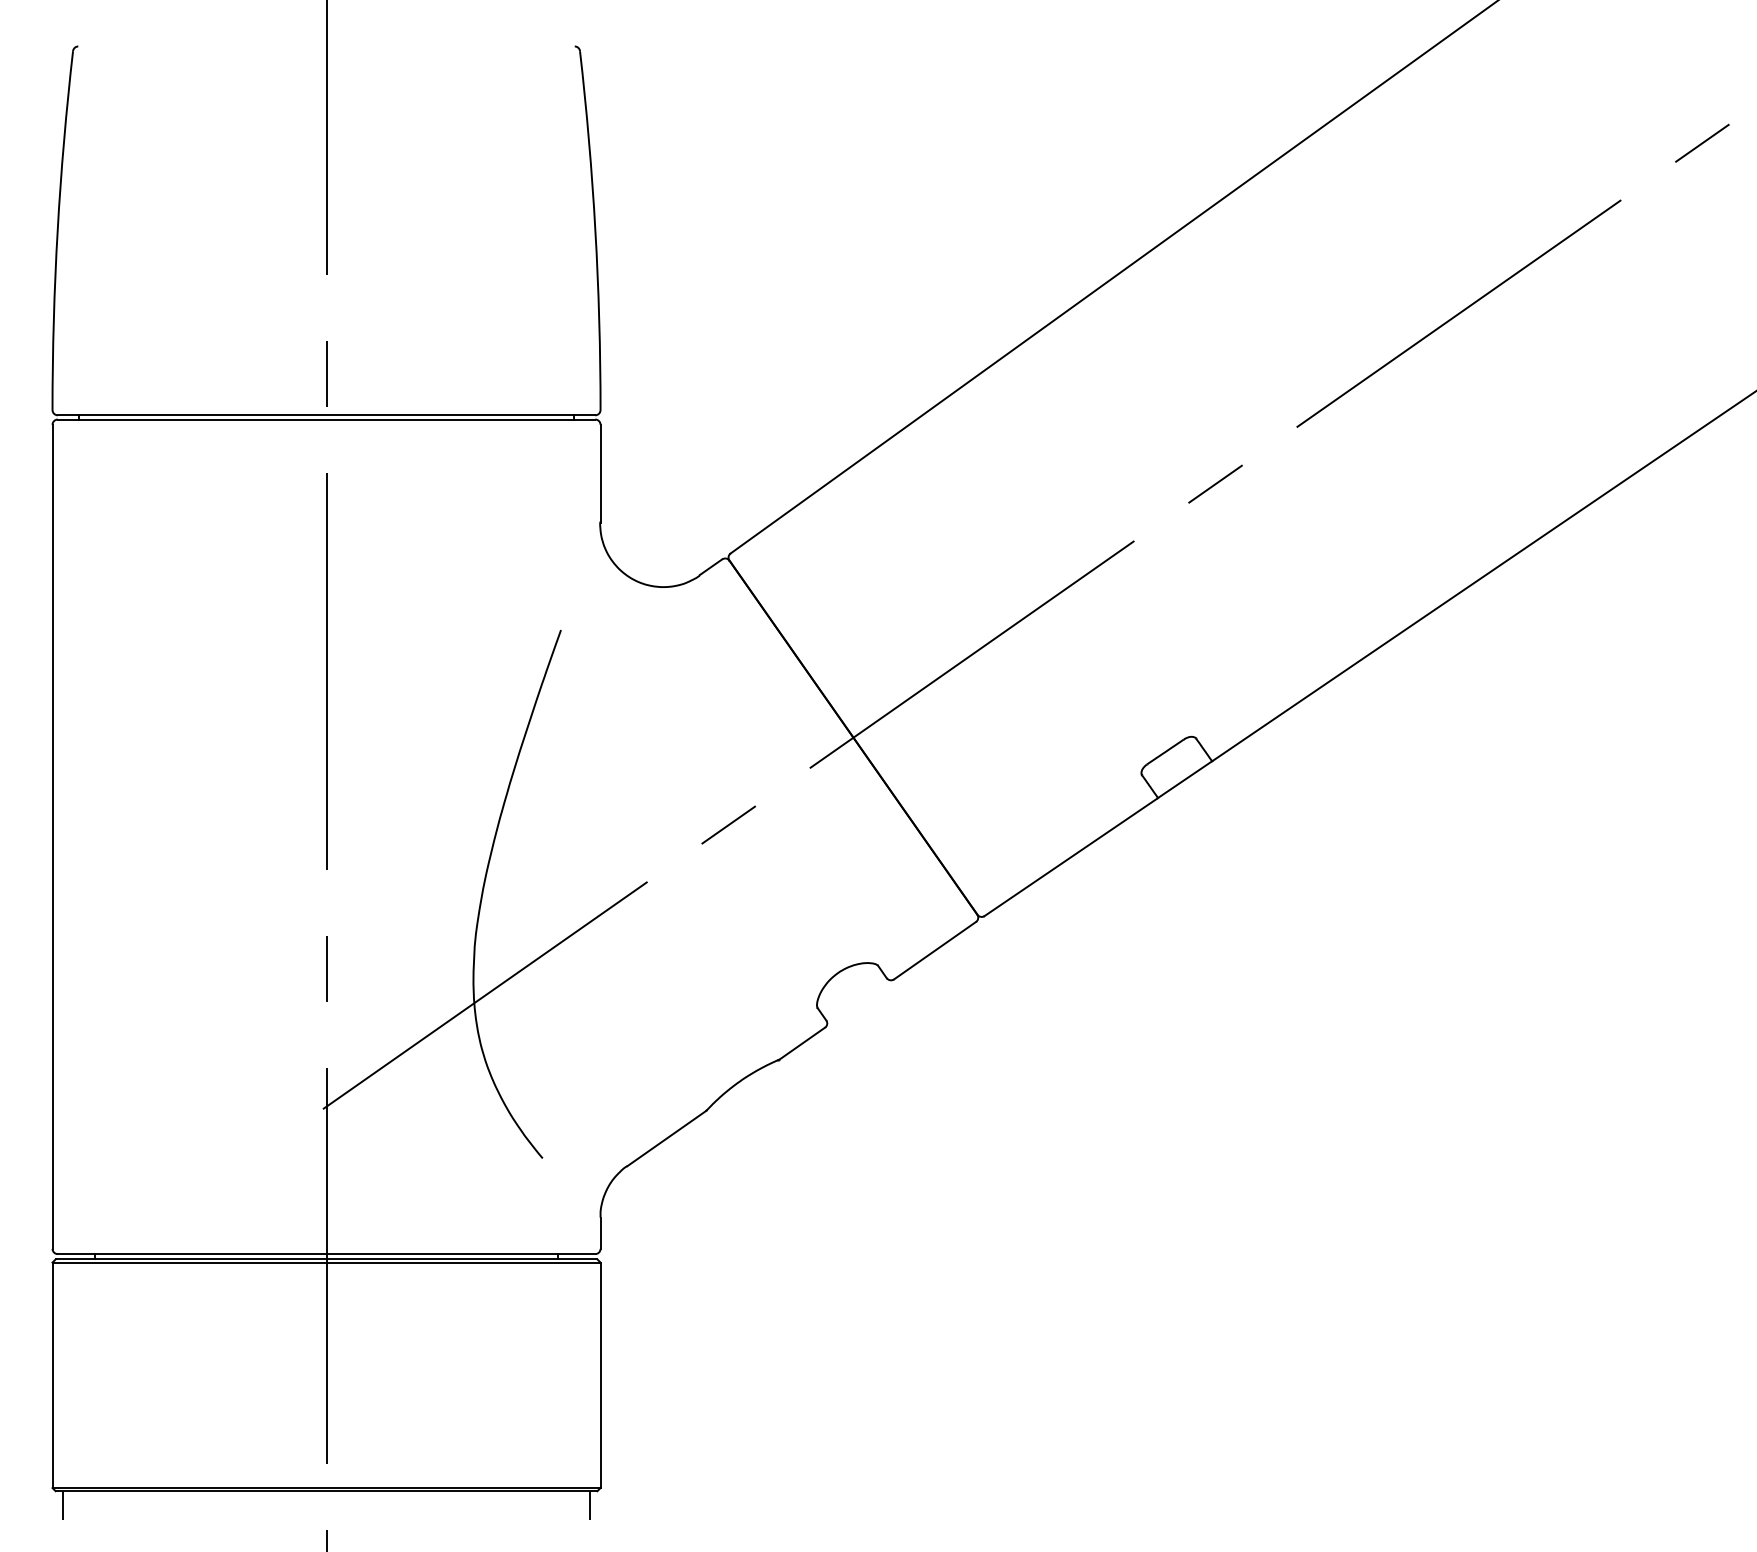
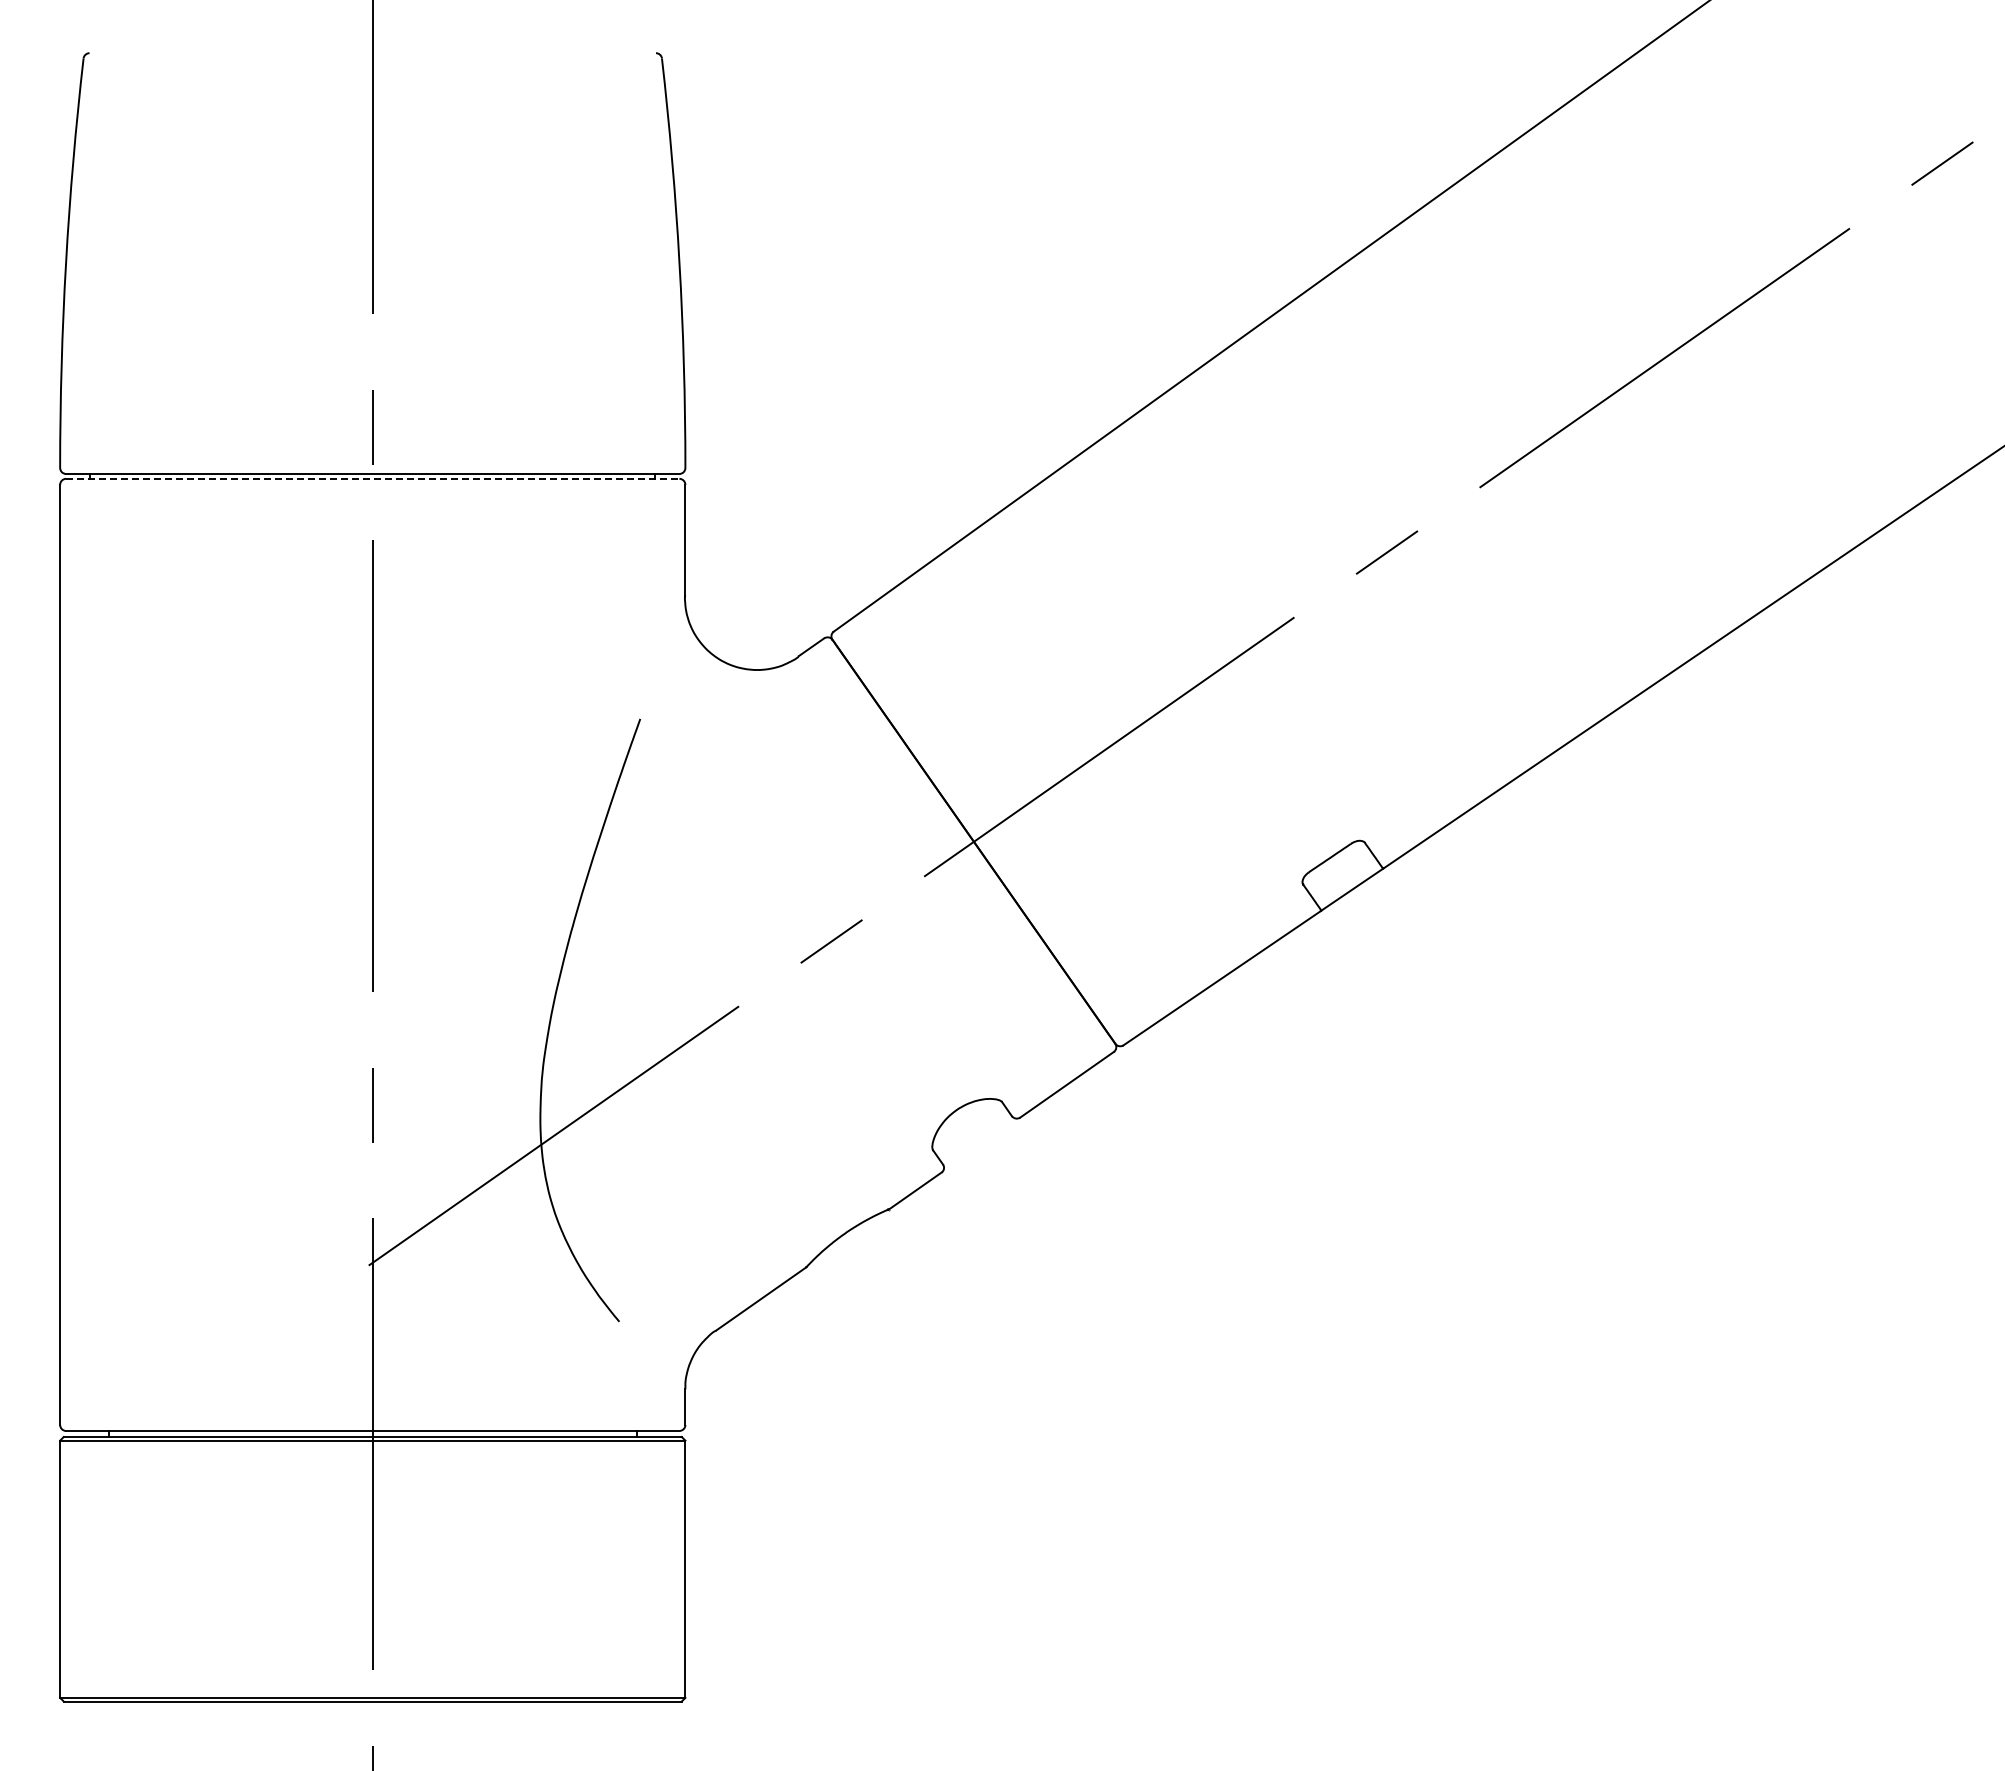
line: (326, 419) -> (372, 478), solid -> dashed
line: (63, 1505) -> (72, 1717), removed
line: (590, 1505) -> (673, 1717), removed

